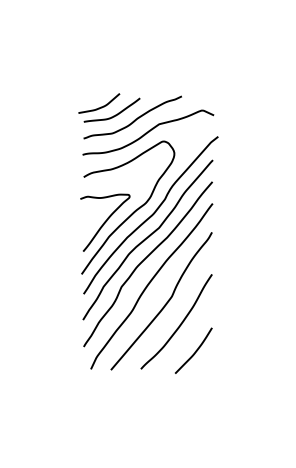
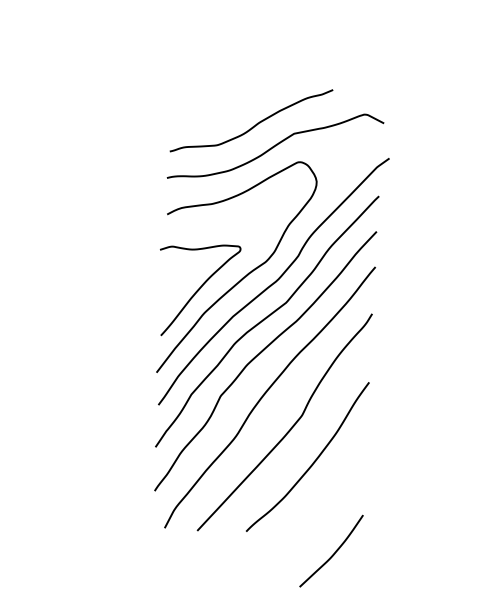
part: (109, 107) -> (214, 102), removed
curve: (195, 350) -> (334, 550), moved

